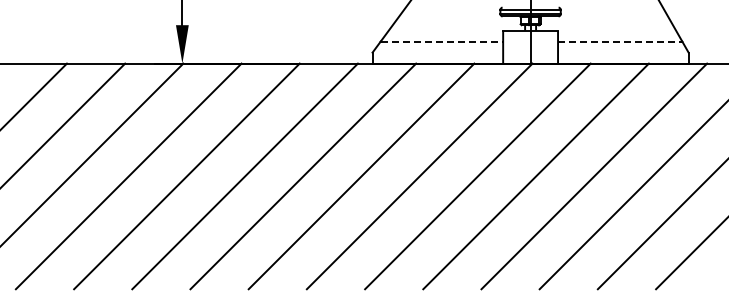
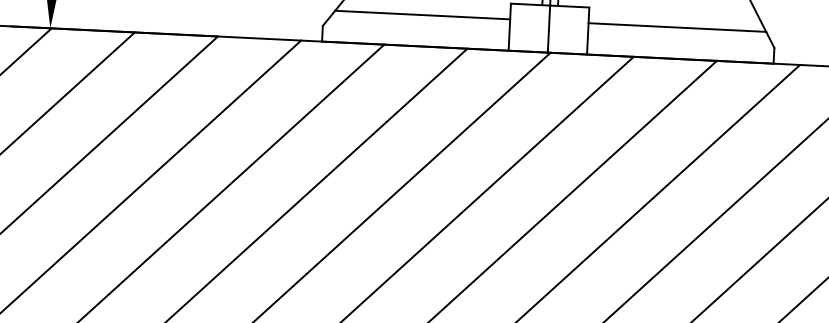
line: (442, 41) -> (423, 14), dashed -> solid
line: (620, 41) -> (677, 27), dashed -> solid

